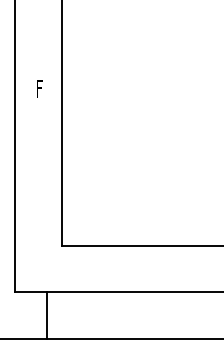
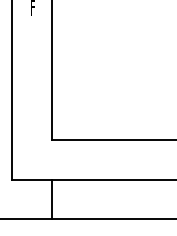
line: (47, 315) -> (52, 199), moved

